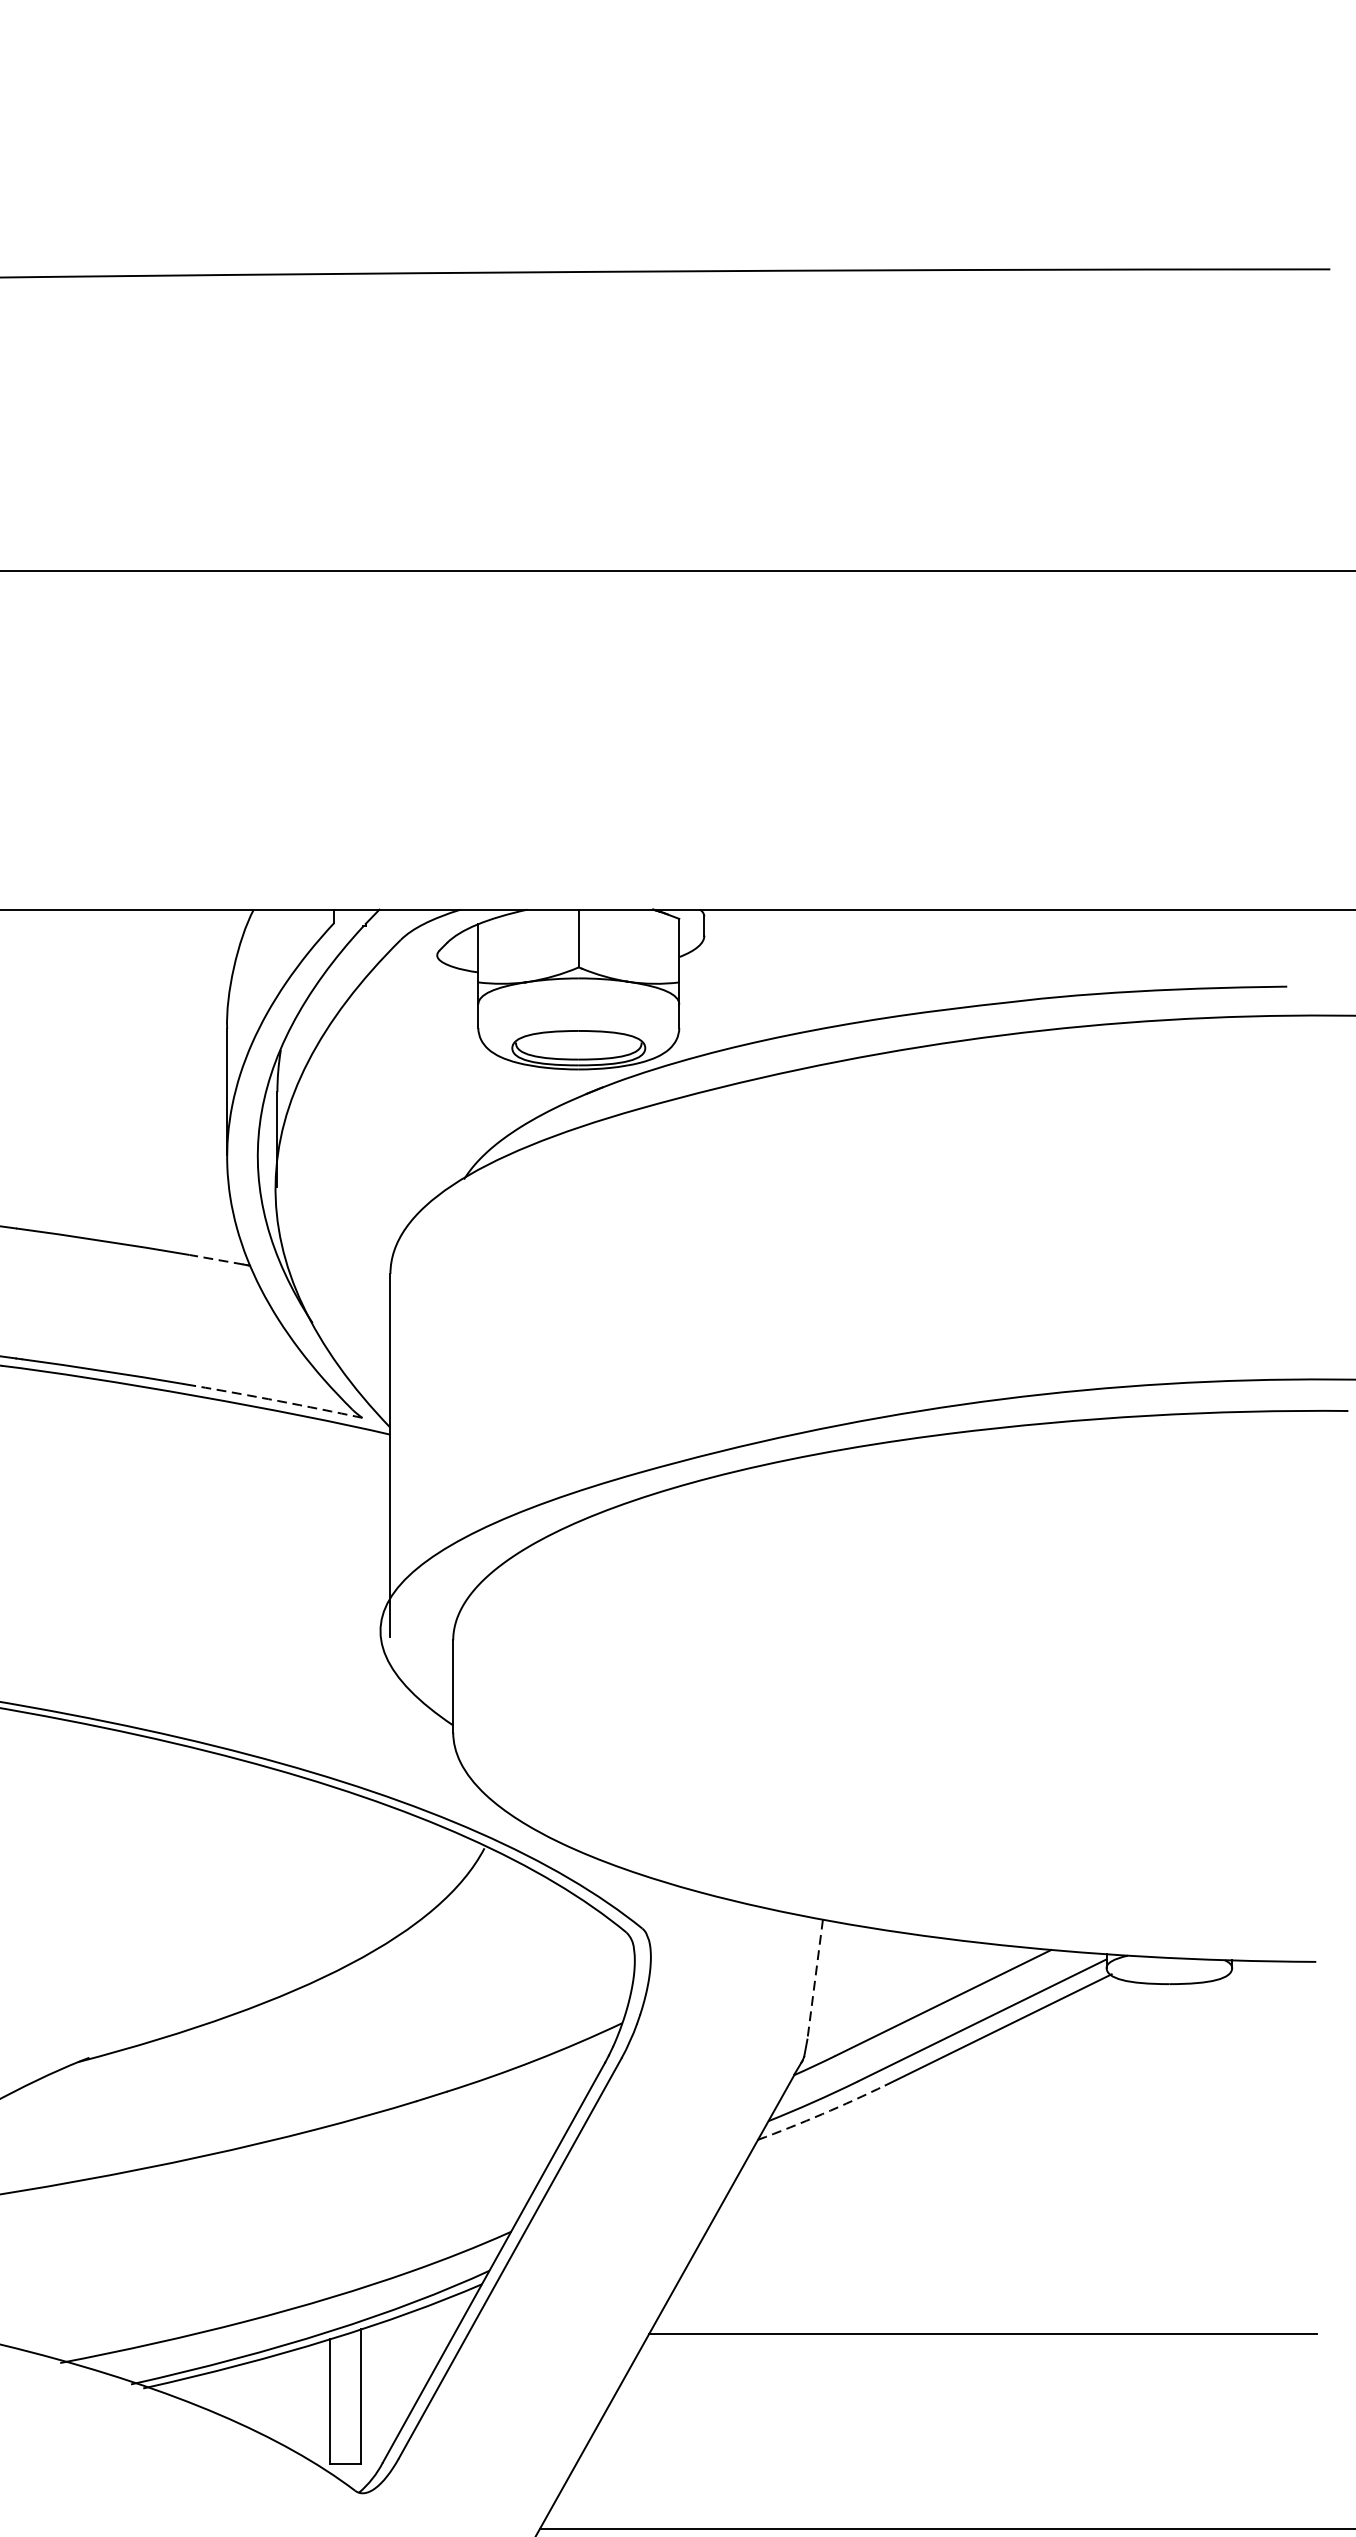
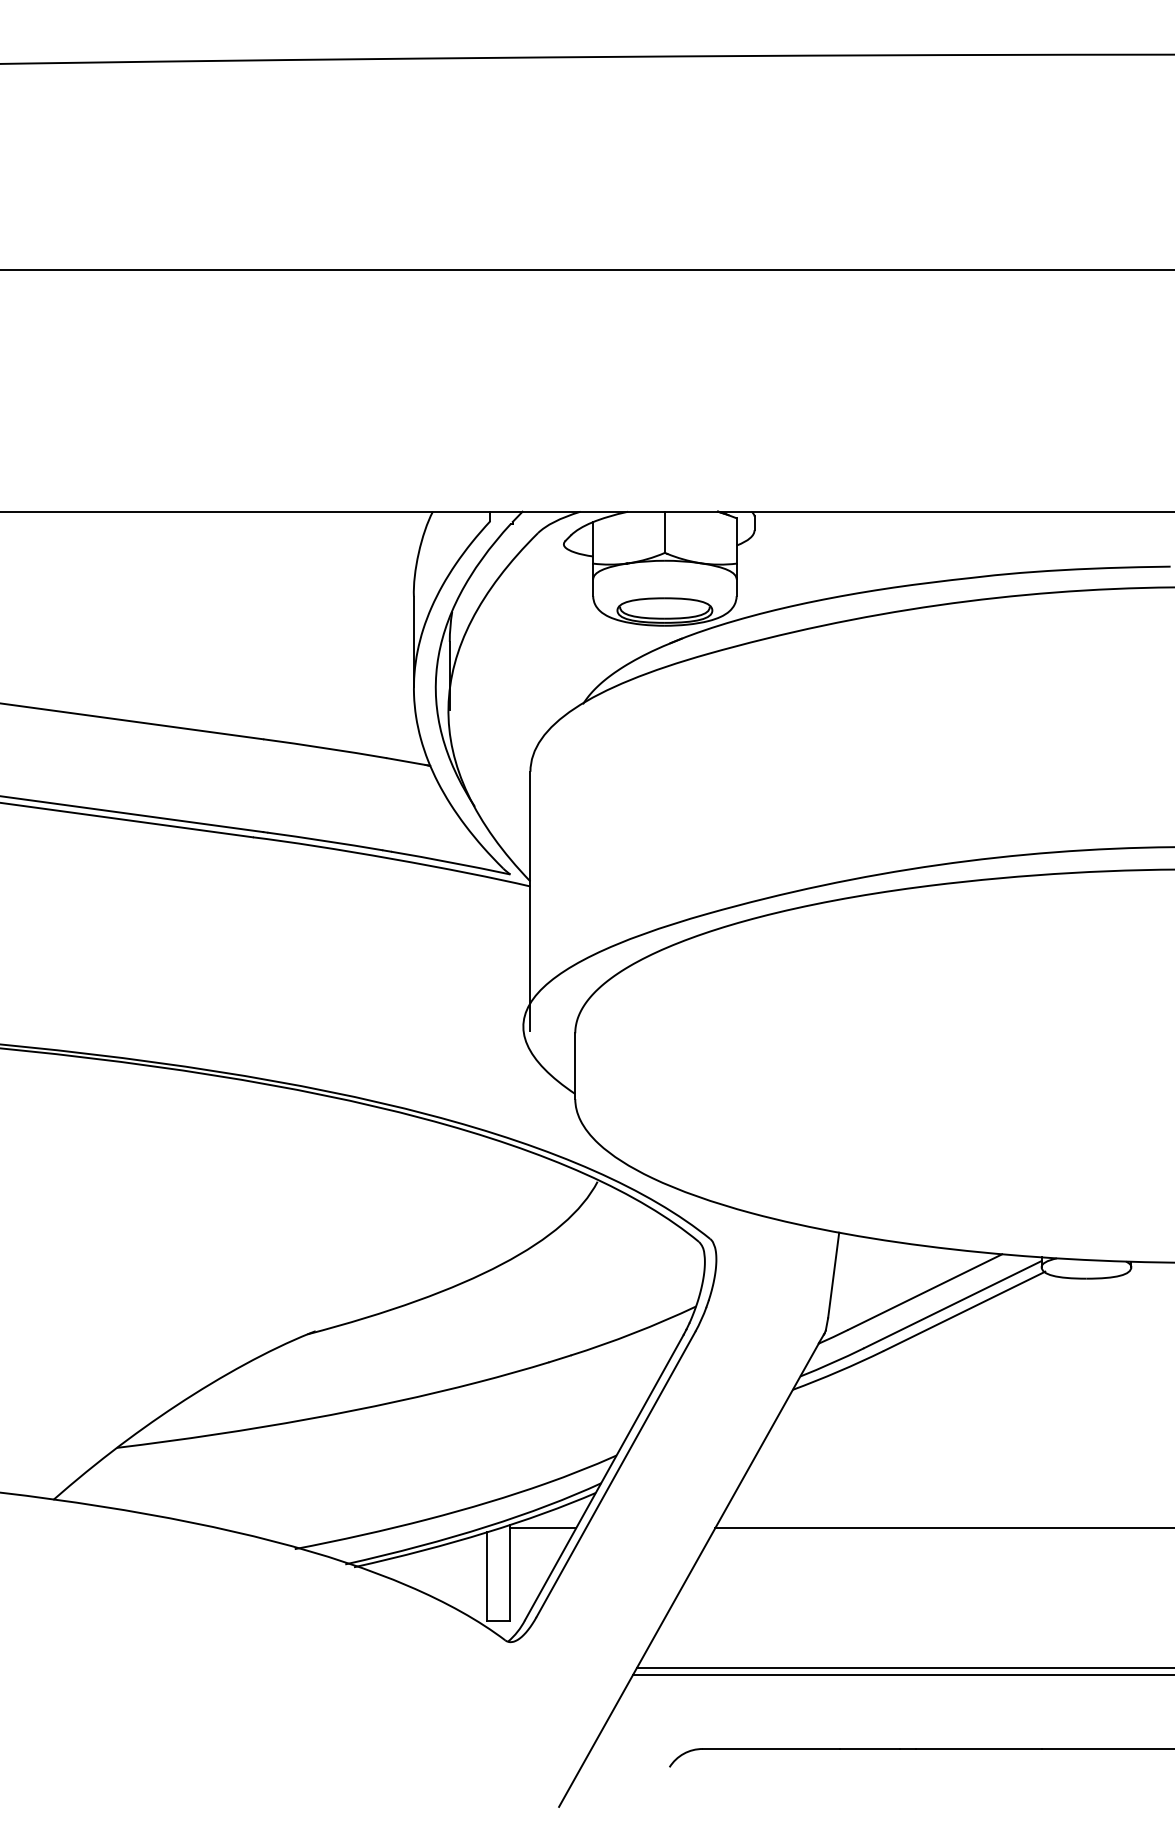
line: (216, 1259) -> (406, 761), dashed -> solid
arc: (278, 1401) -> (450, 862), dashed -> solid
line: (814, 1979) -> (833, 1275), dashed -> solid
arc: (821, 2114) -> (838, 1371), dashed -> solid
line: (407, 2334) -> (542, 1528), added

